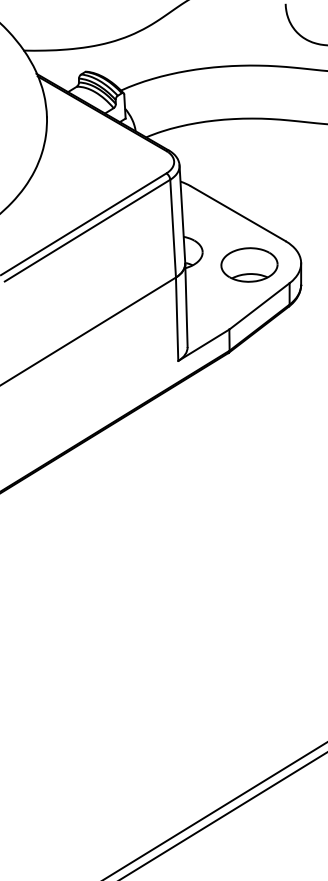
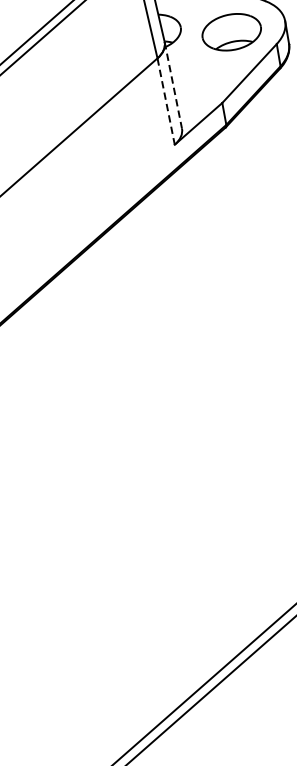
line: (186, 305) -> (173, 85), solid -> dashed
line: (177, 319) -> (166, 101), solid -> dashed

